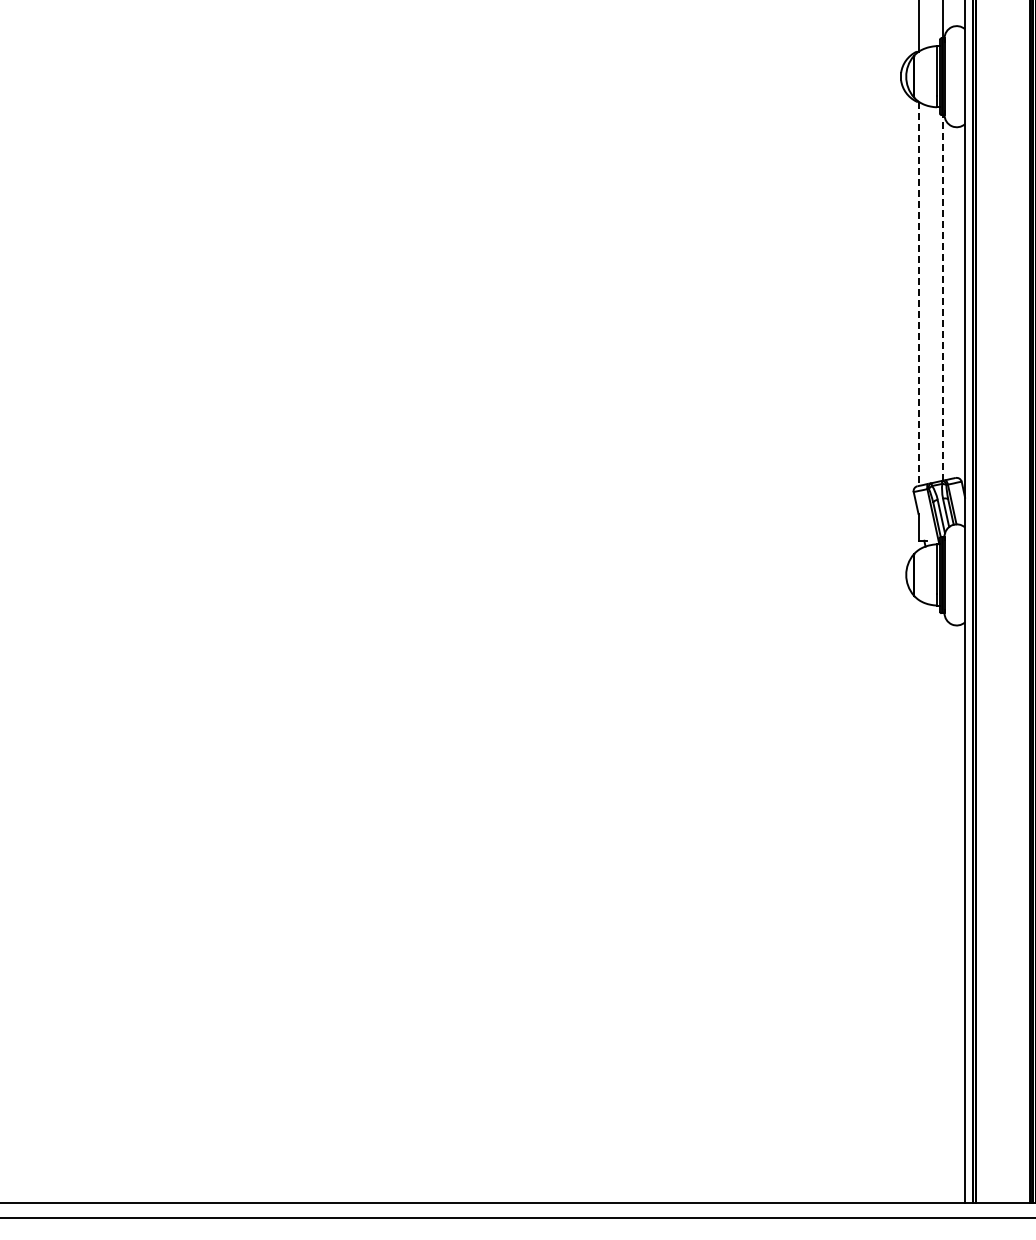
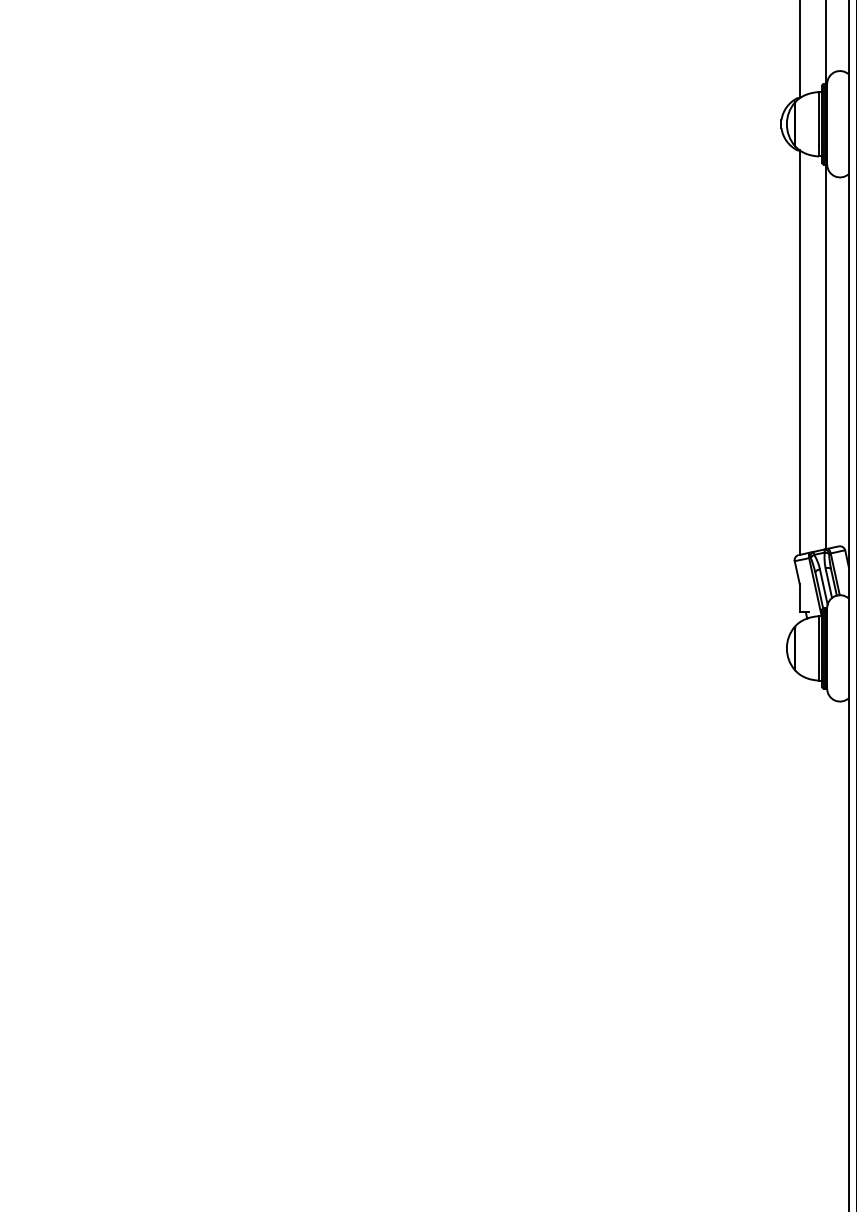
line: (918, 294) -> (799, 353), dashed -> solid
line: (943, 297) -> (826, 356), dashed -> solid

